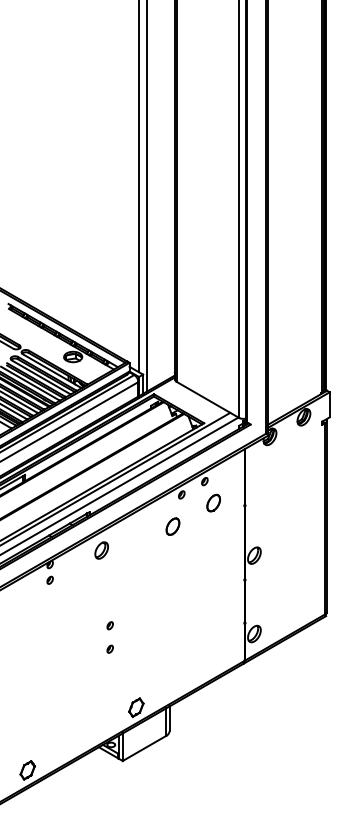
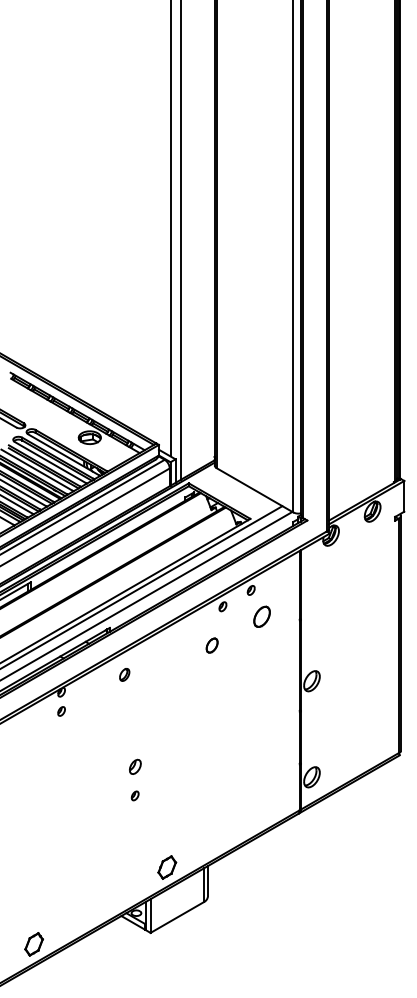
part: (172, 526) -> (211, 645), size x0.7
part: (101, 550) -> (124, 674), size x0.6
part: (109, 625) -> (134, 766), size x1.6

